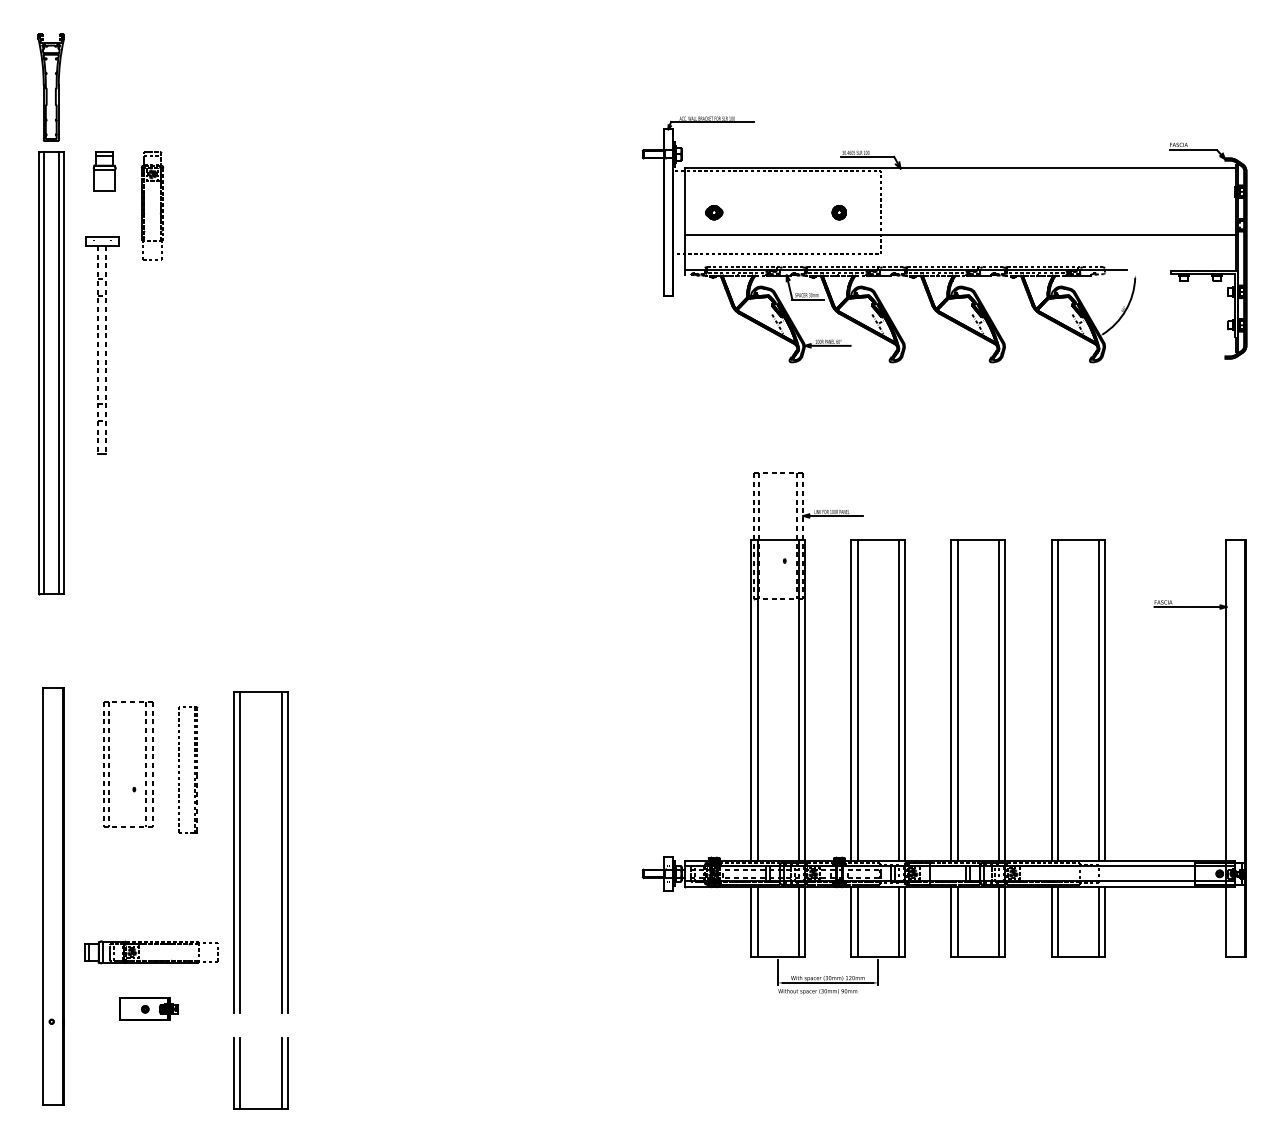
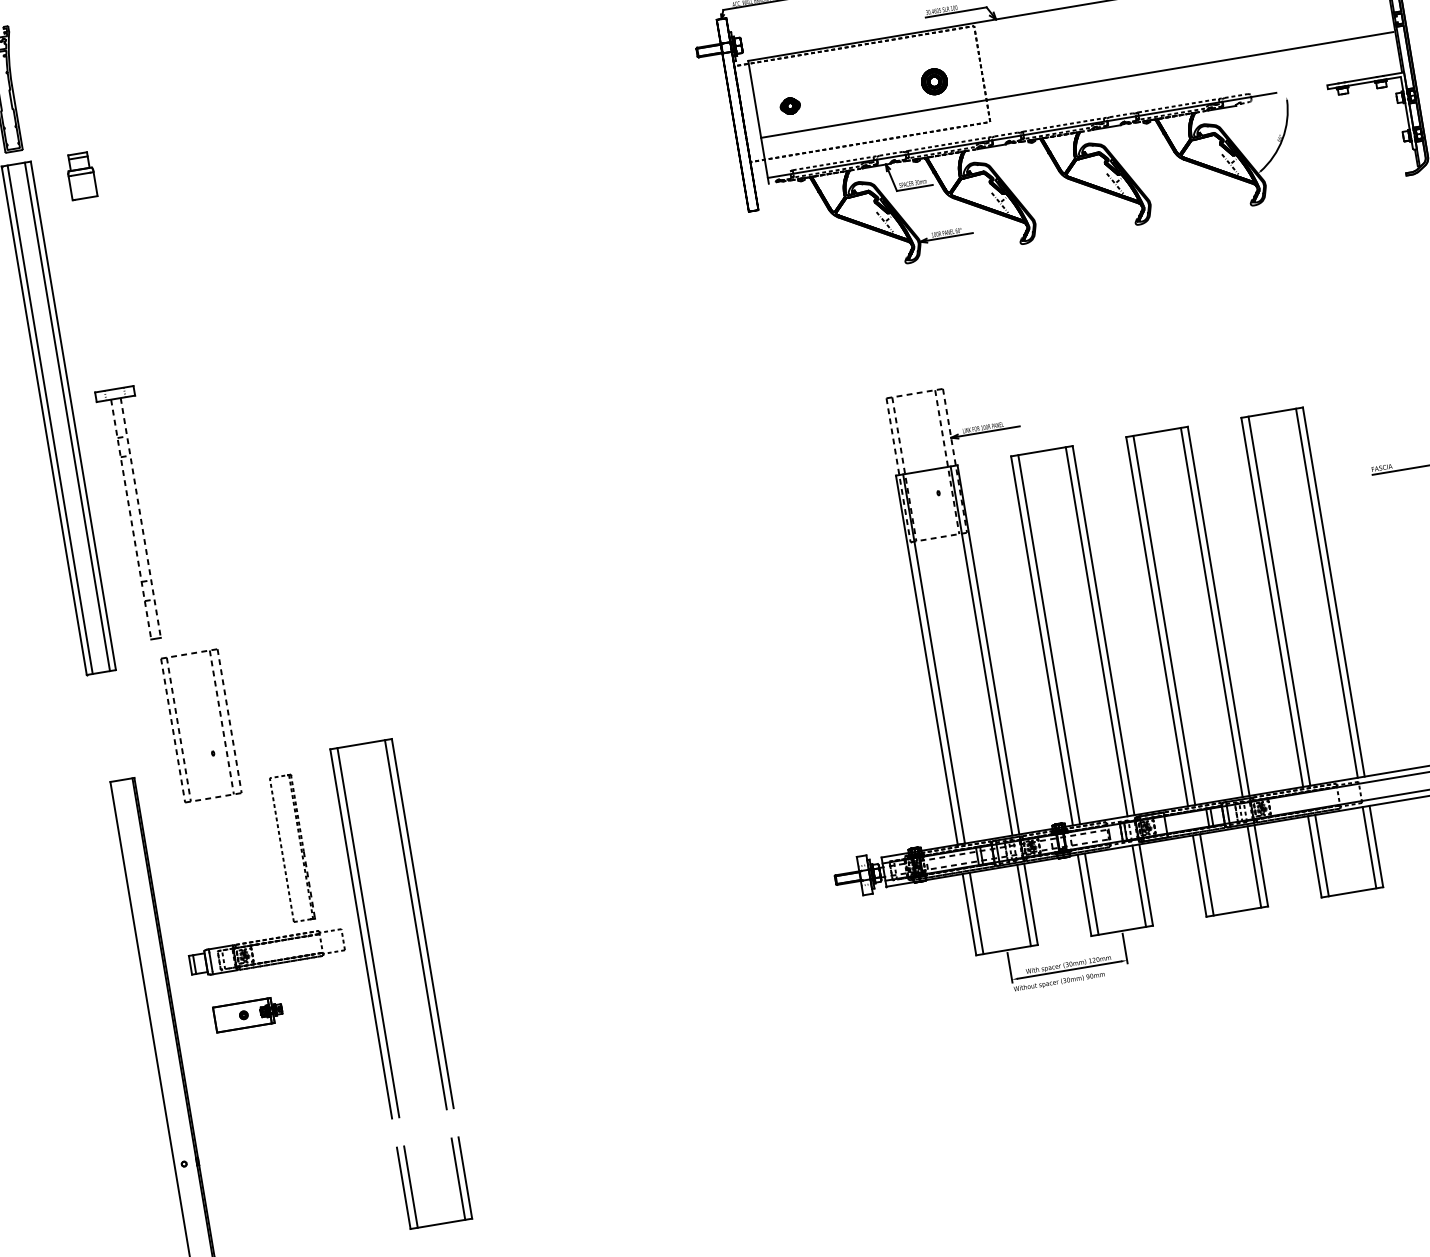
part: (144, 205) -> (133, 207), removed
part: (838, 212) -> (933, 82), size x1.6
part: (102, 345) -> (135, 513), moved
part: (145, 764) -> (221, 722), moved
part: (151, 944) -> (265, 943), moved
part: (148, 1008) -> (247, 1013), moved

